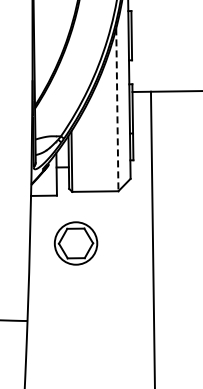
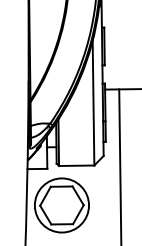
line: (117, 110) -> (93, 103), dashed -> solid
part: (75, 243) -> (61, 205), size x1.67

